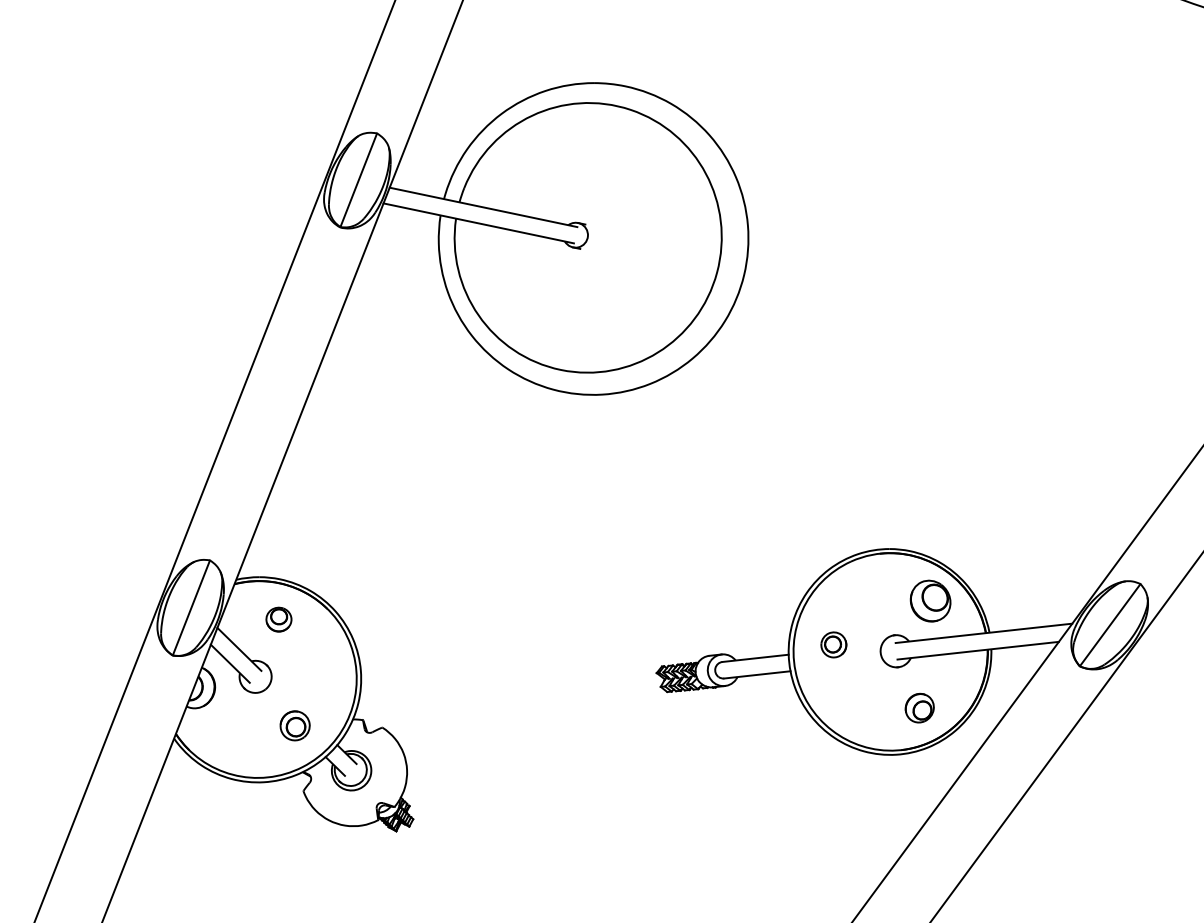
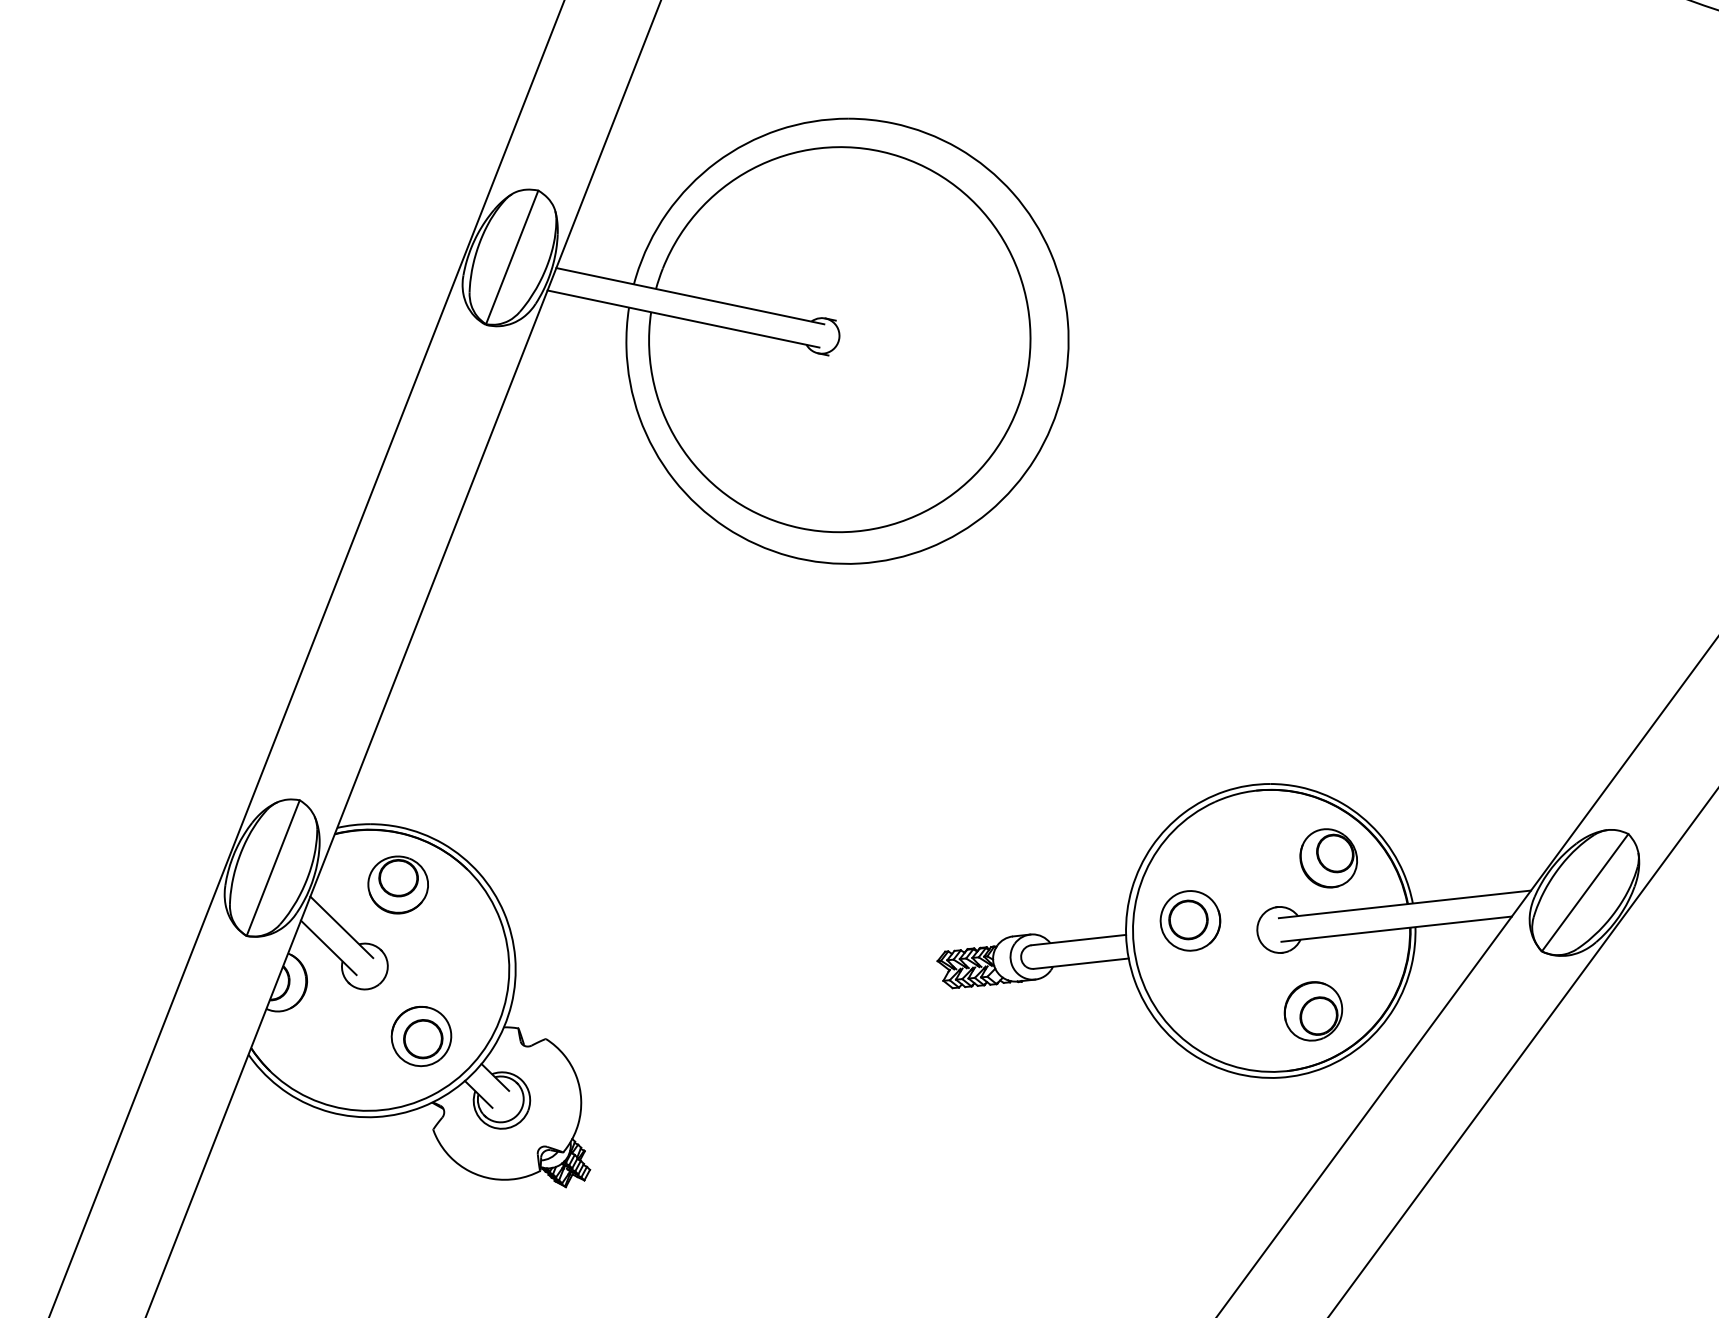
part: (278, 619) -> (397, 884), size x1.67
part: (833, 644) -> (1190, 920), size x1.67
part: (919, 707) -> (1312, 1010), size x1.43
part: (294, 725) -> (420, 1035), size x1.43

